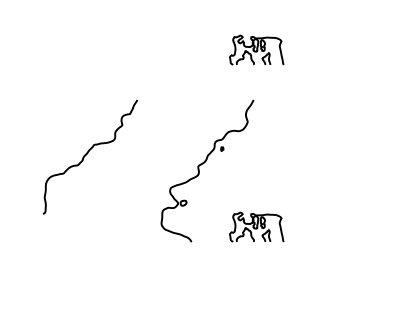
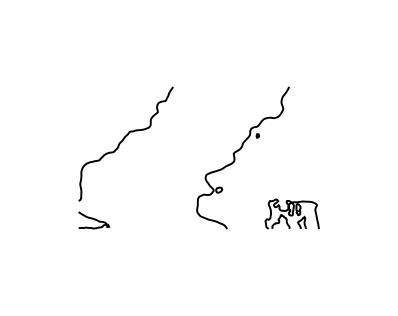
part: (255, 49) -> (291, 36), removed
part: (58, 233) -> (94, 220), added

